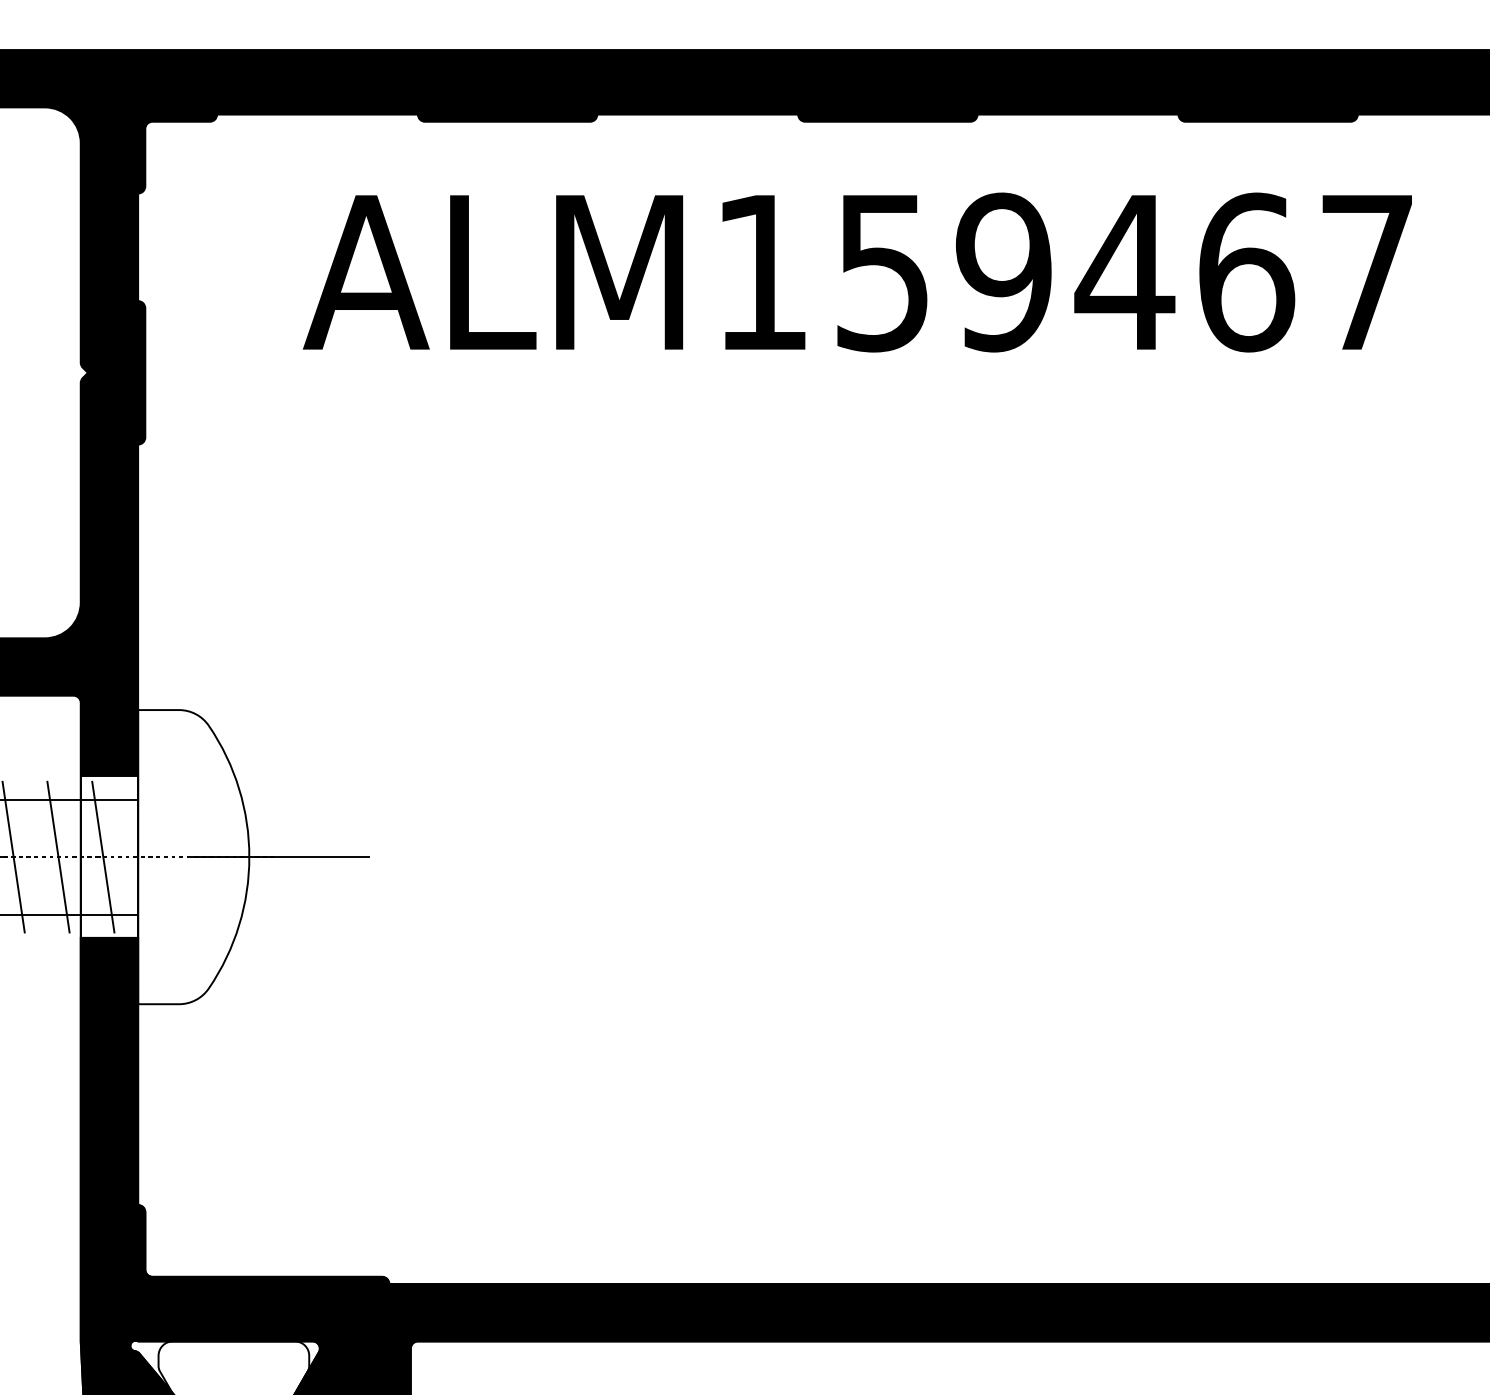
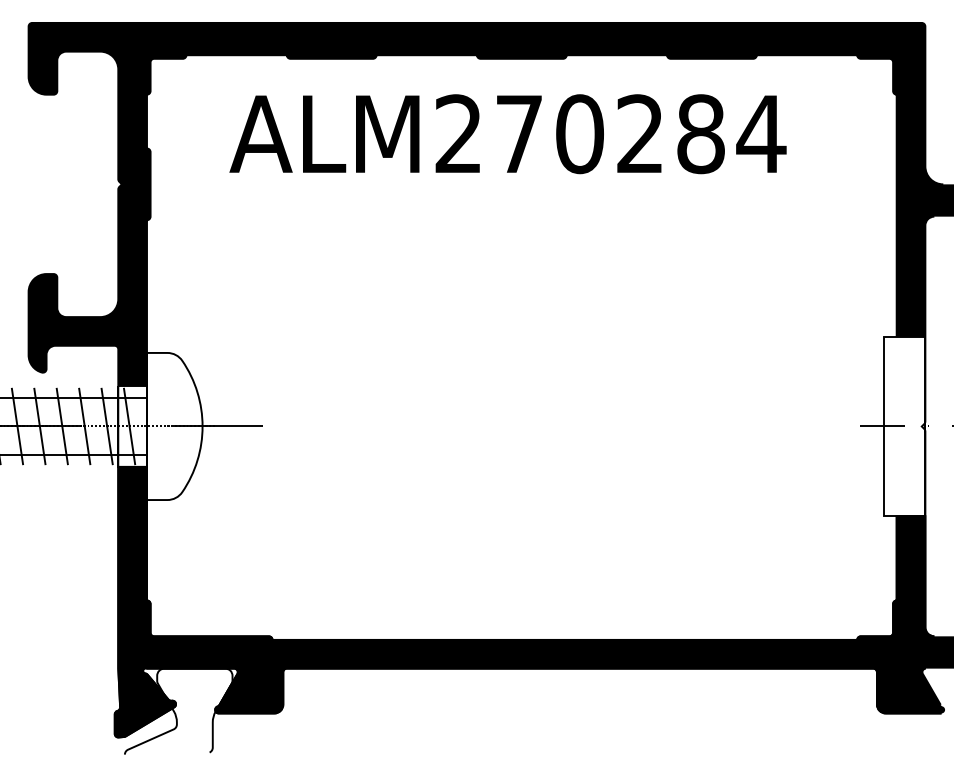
text: (1065, 273) -> (610, 134), ALM159467 -> ALM270284

